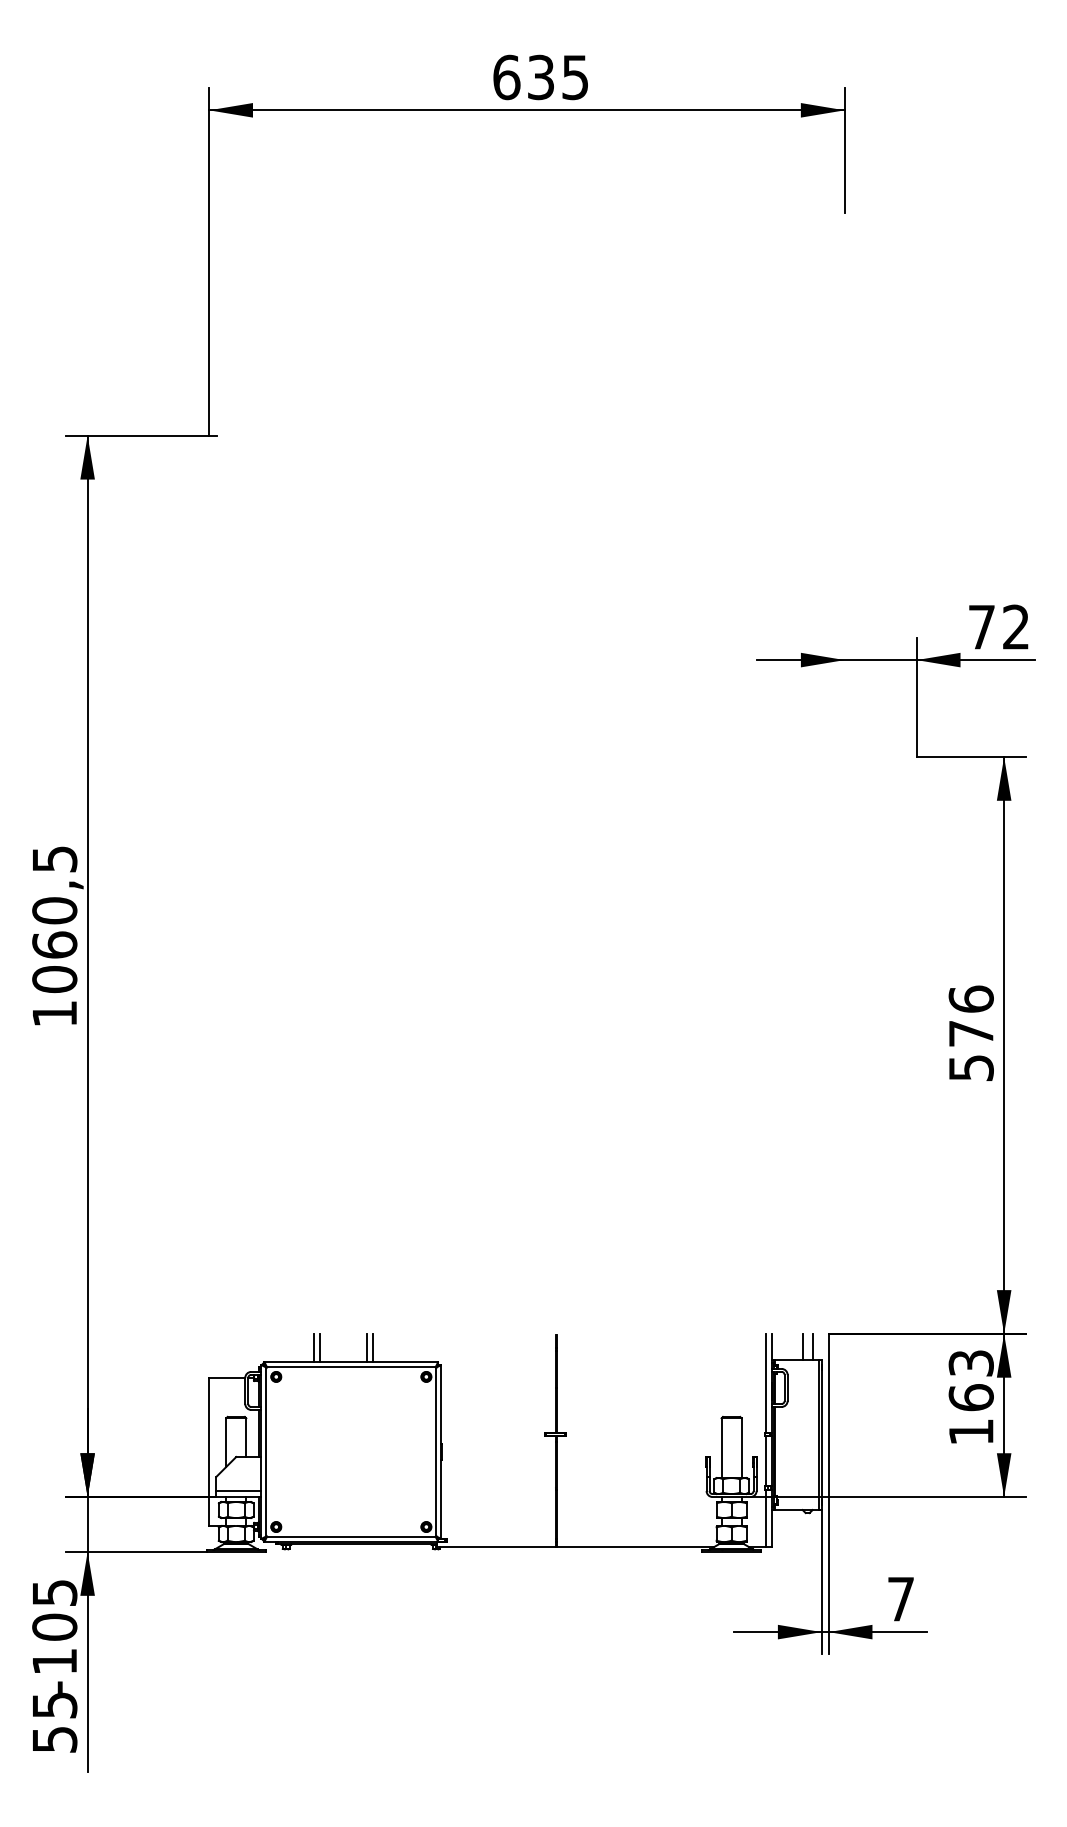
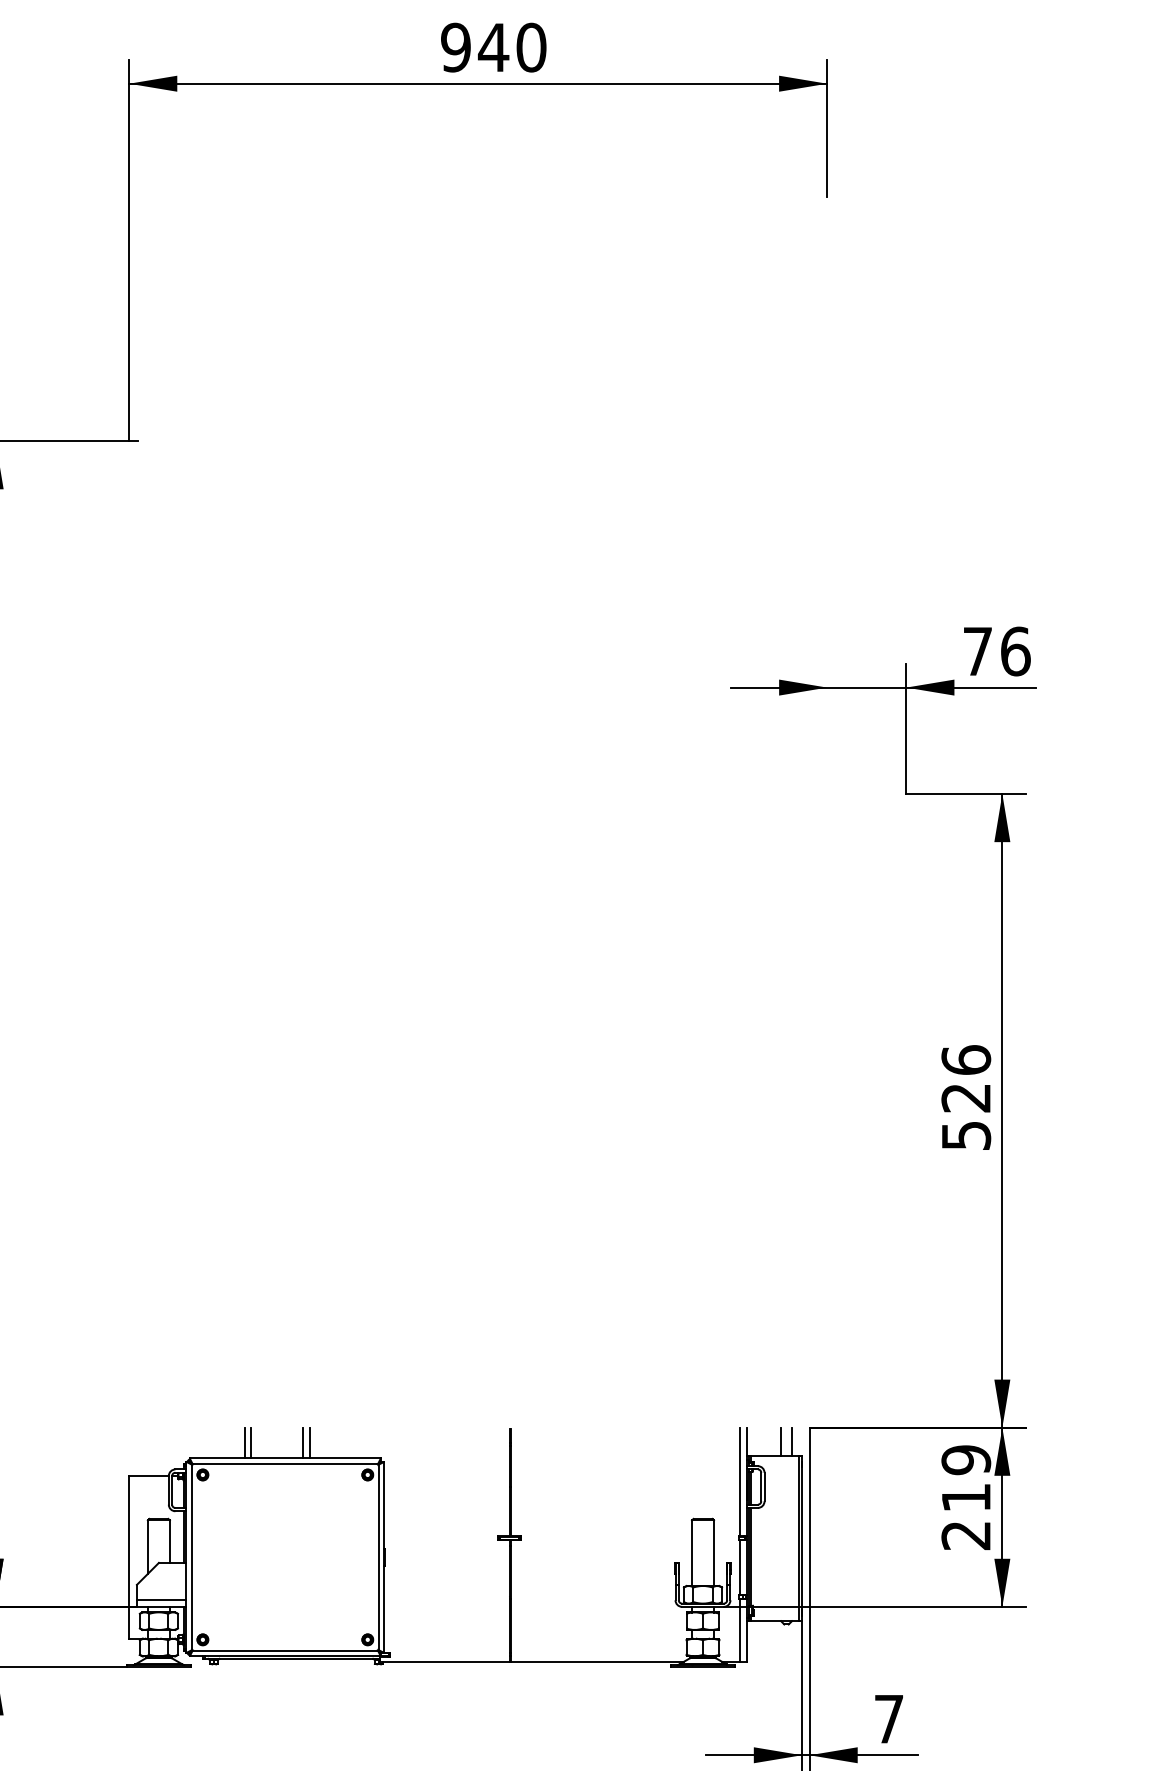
text: (541, 77) -> (494, 47), 635 -> 940
text: (1016, 626) -> (1015, 650), 72 -> 76
text: (970, 1033) -> (965, 1097), 576 -> 526
text: (970, 1397) -> (965, 1497), 163 -> 219

